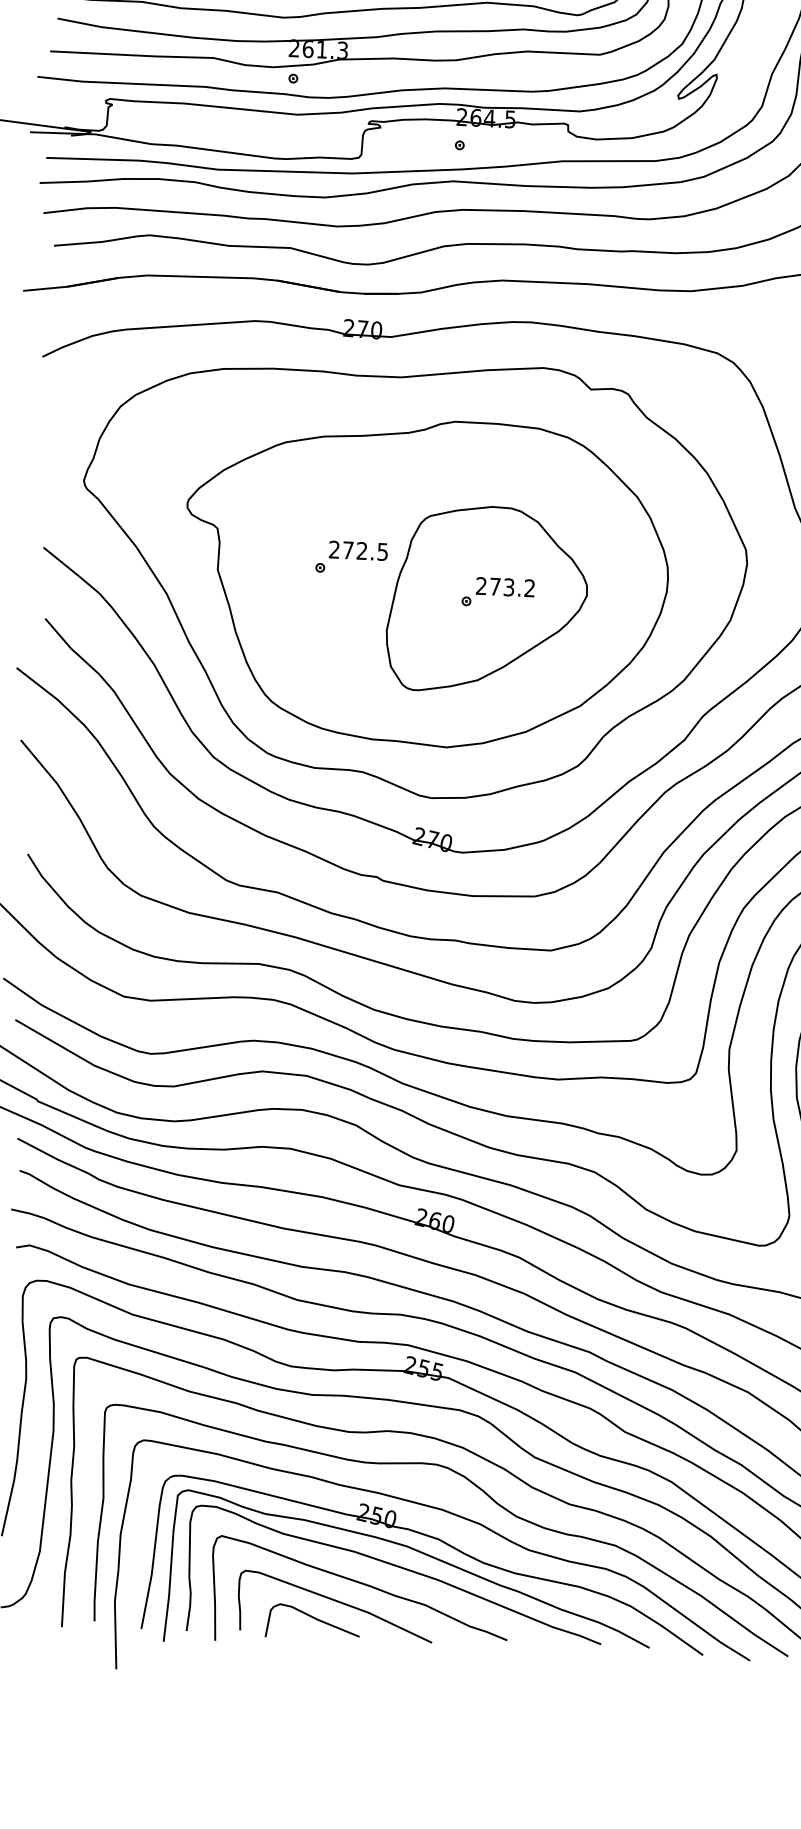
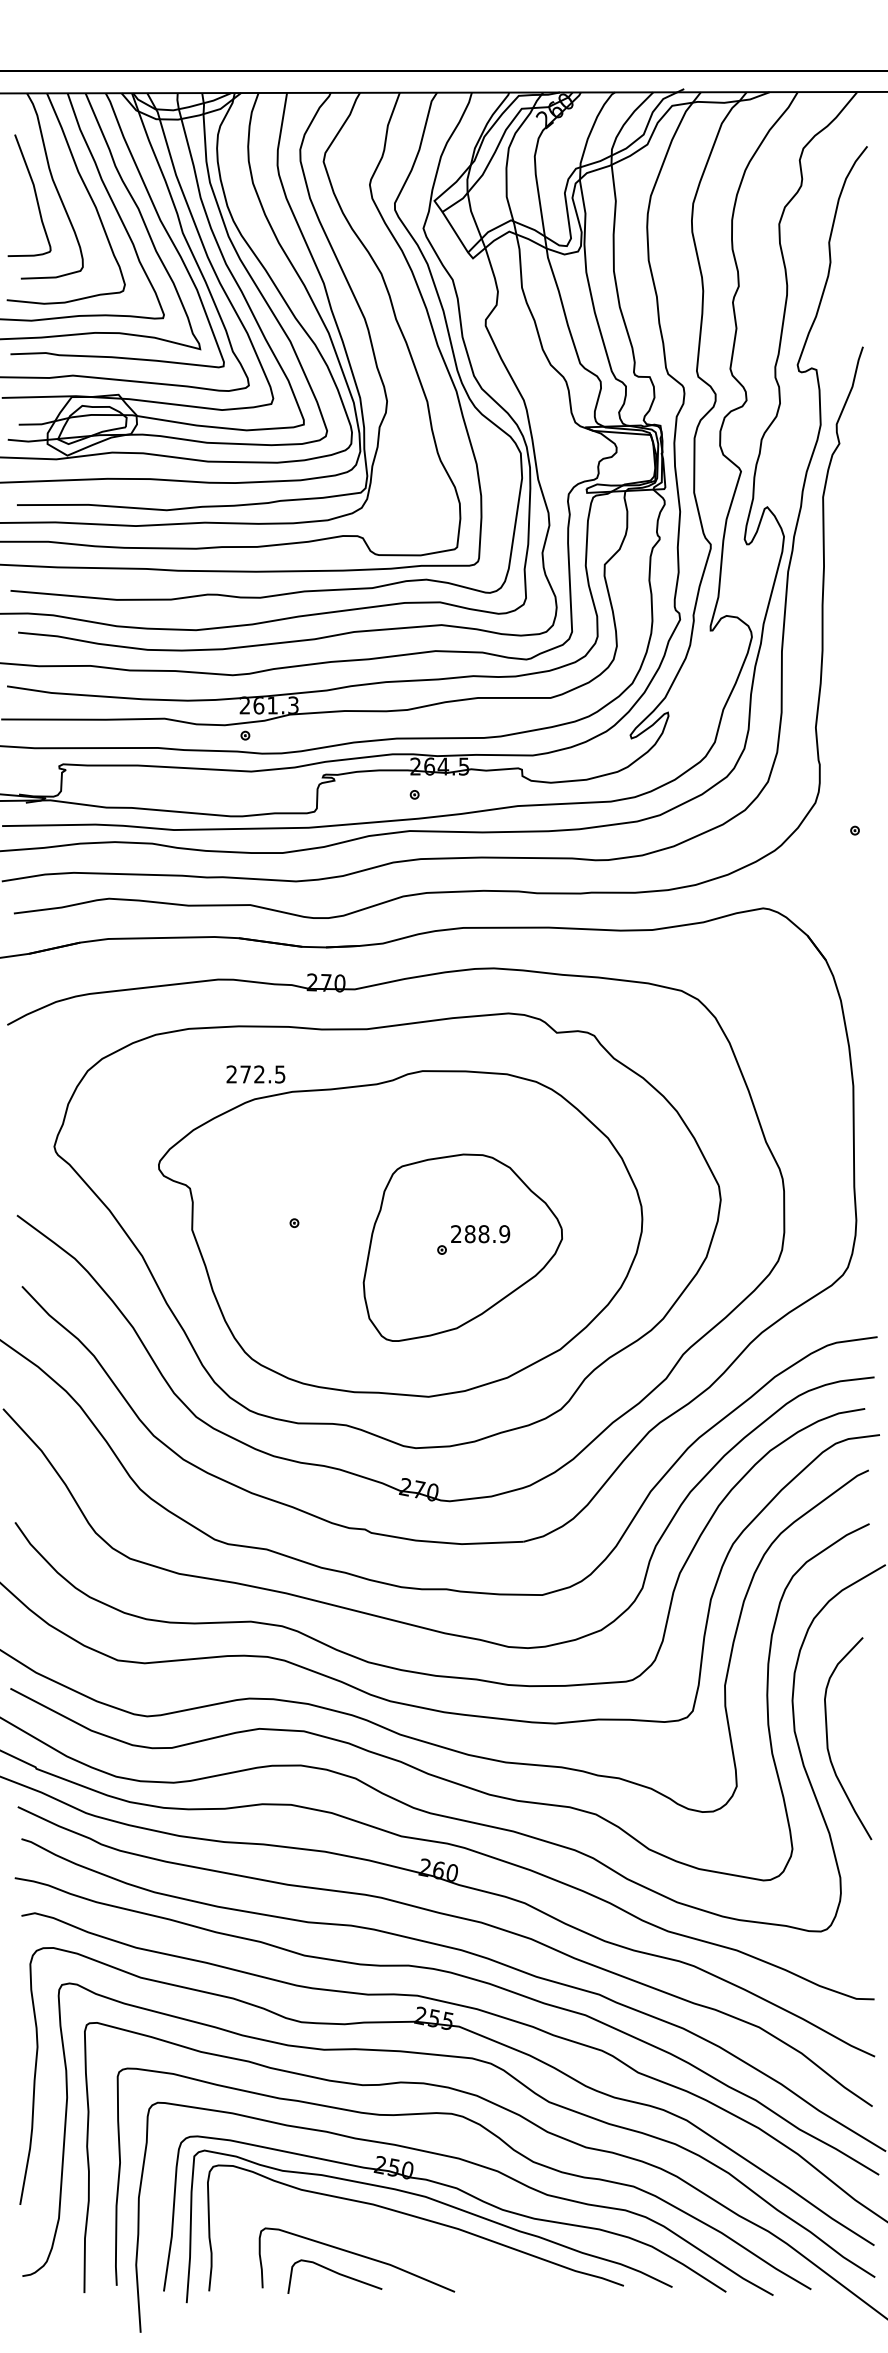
text: (358, 550) -> (255, 1074), moved
text: (512, 587) -> (487, 1234), 273.2 -> 288.9
curve: (363, 1585) -> (383, 2237), removed

